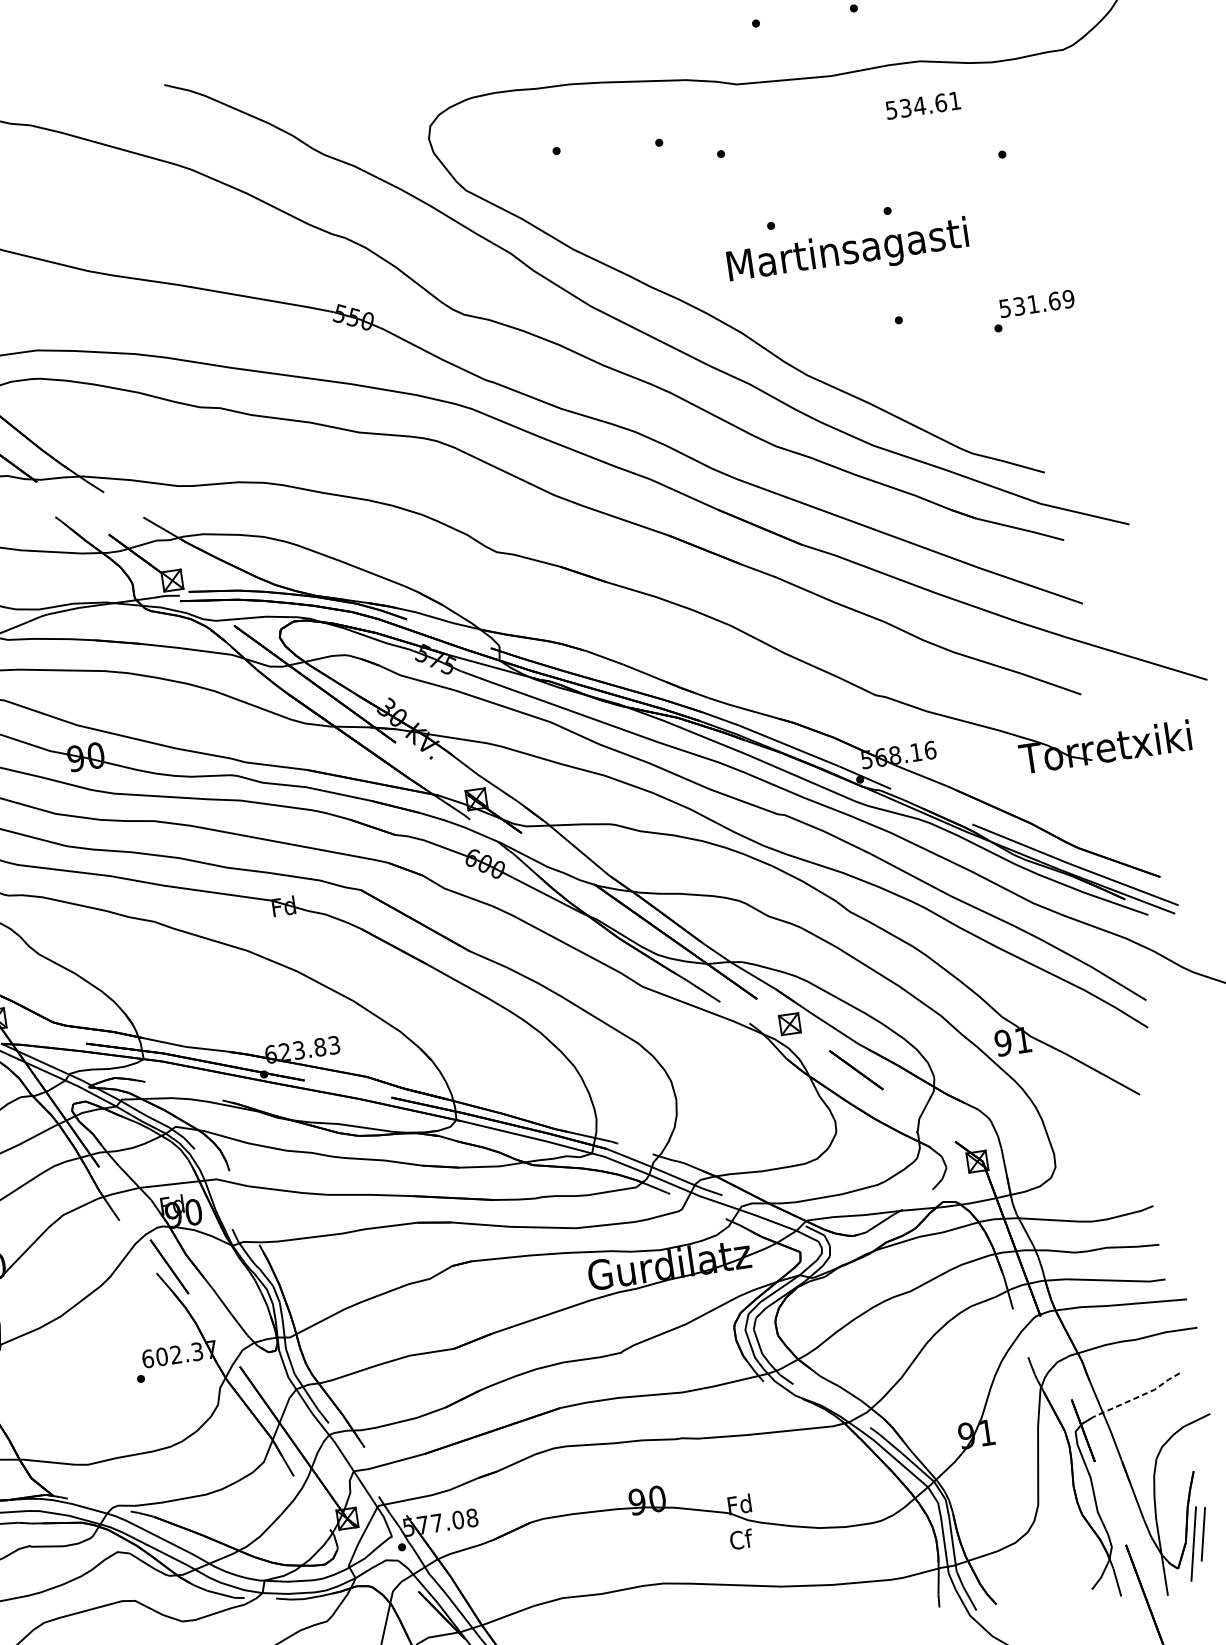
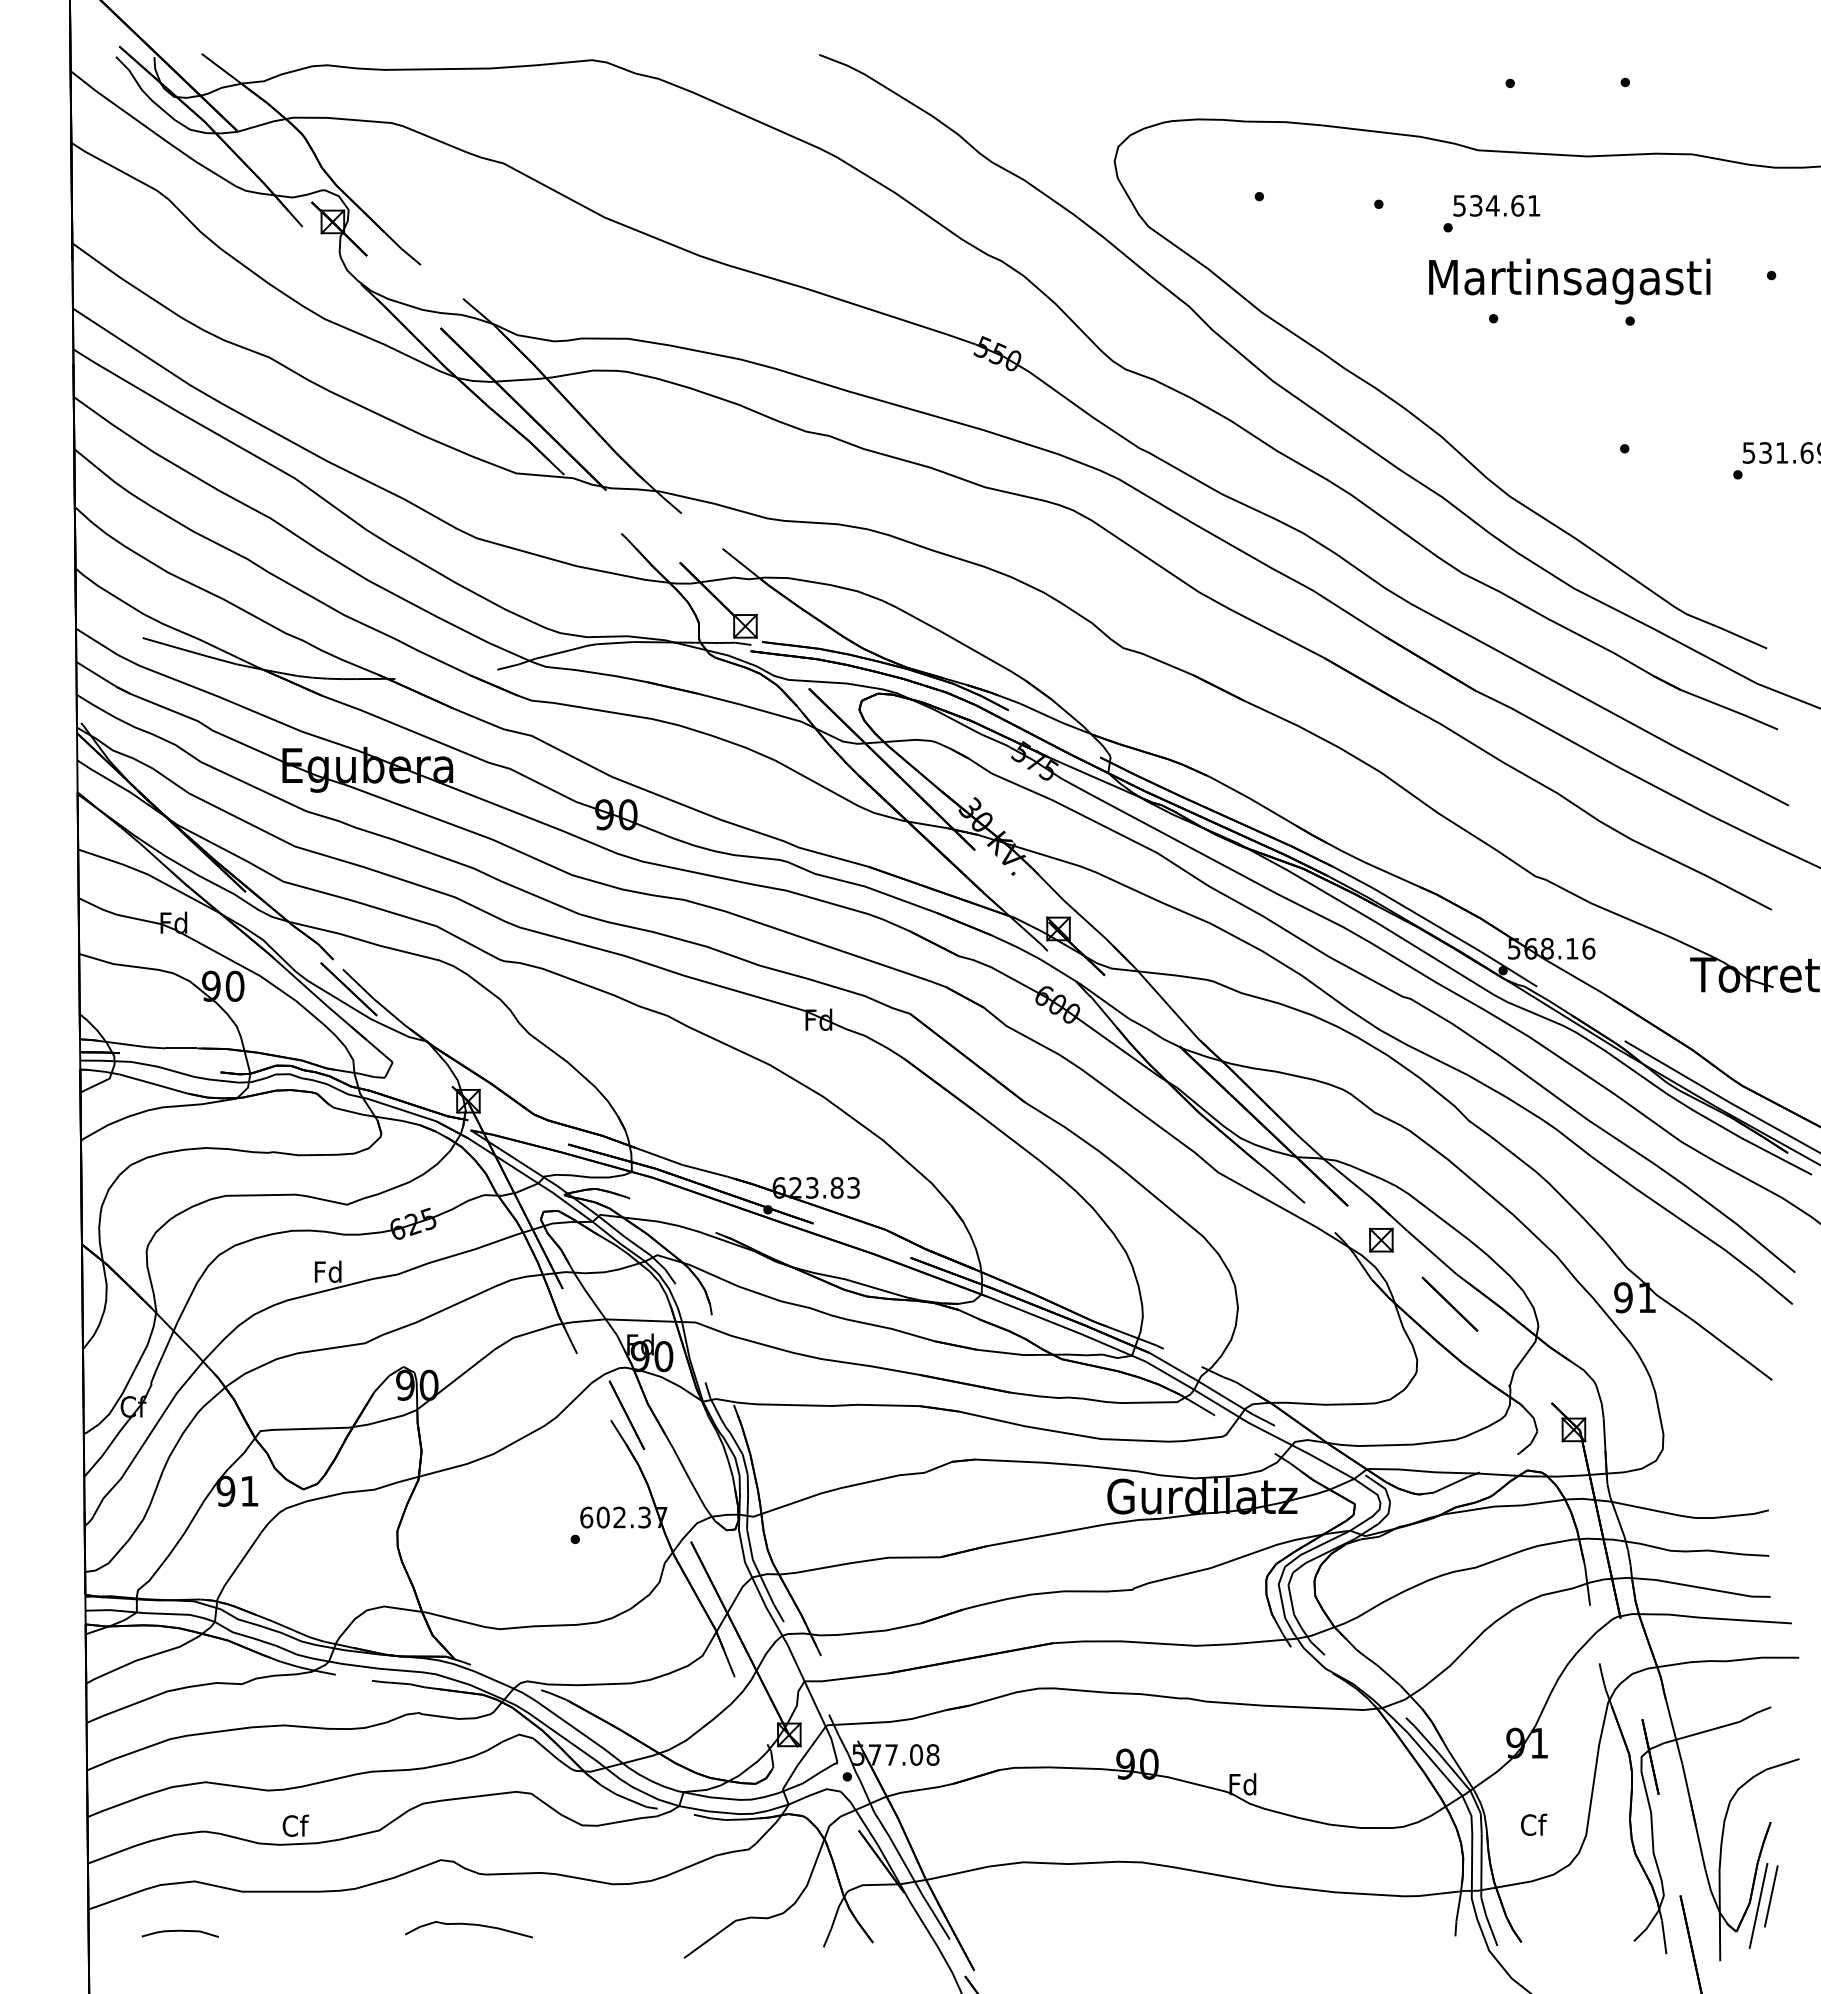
text: (922, 105) -> (1496, 205), moved
text: (847, 252) -> (1569, 281), moved
line: (1138, 1396) -> (1719, 1727), dashed -> solid
text: (741, 1539) -> (1534, 1824), moved

